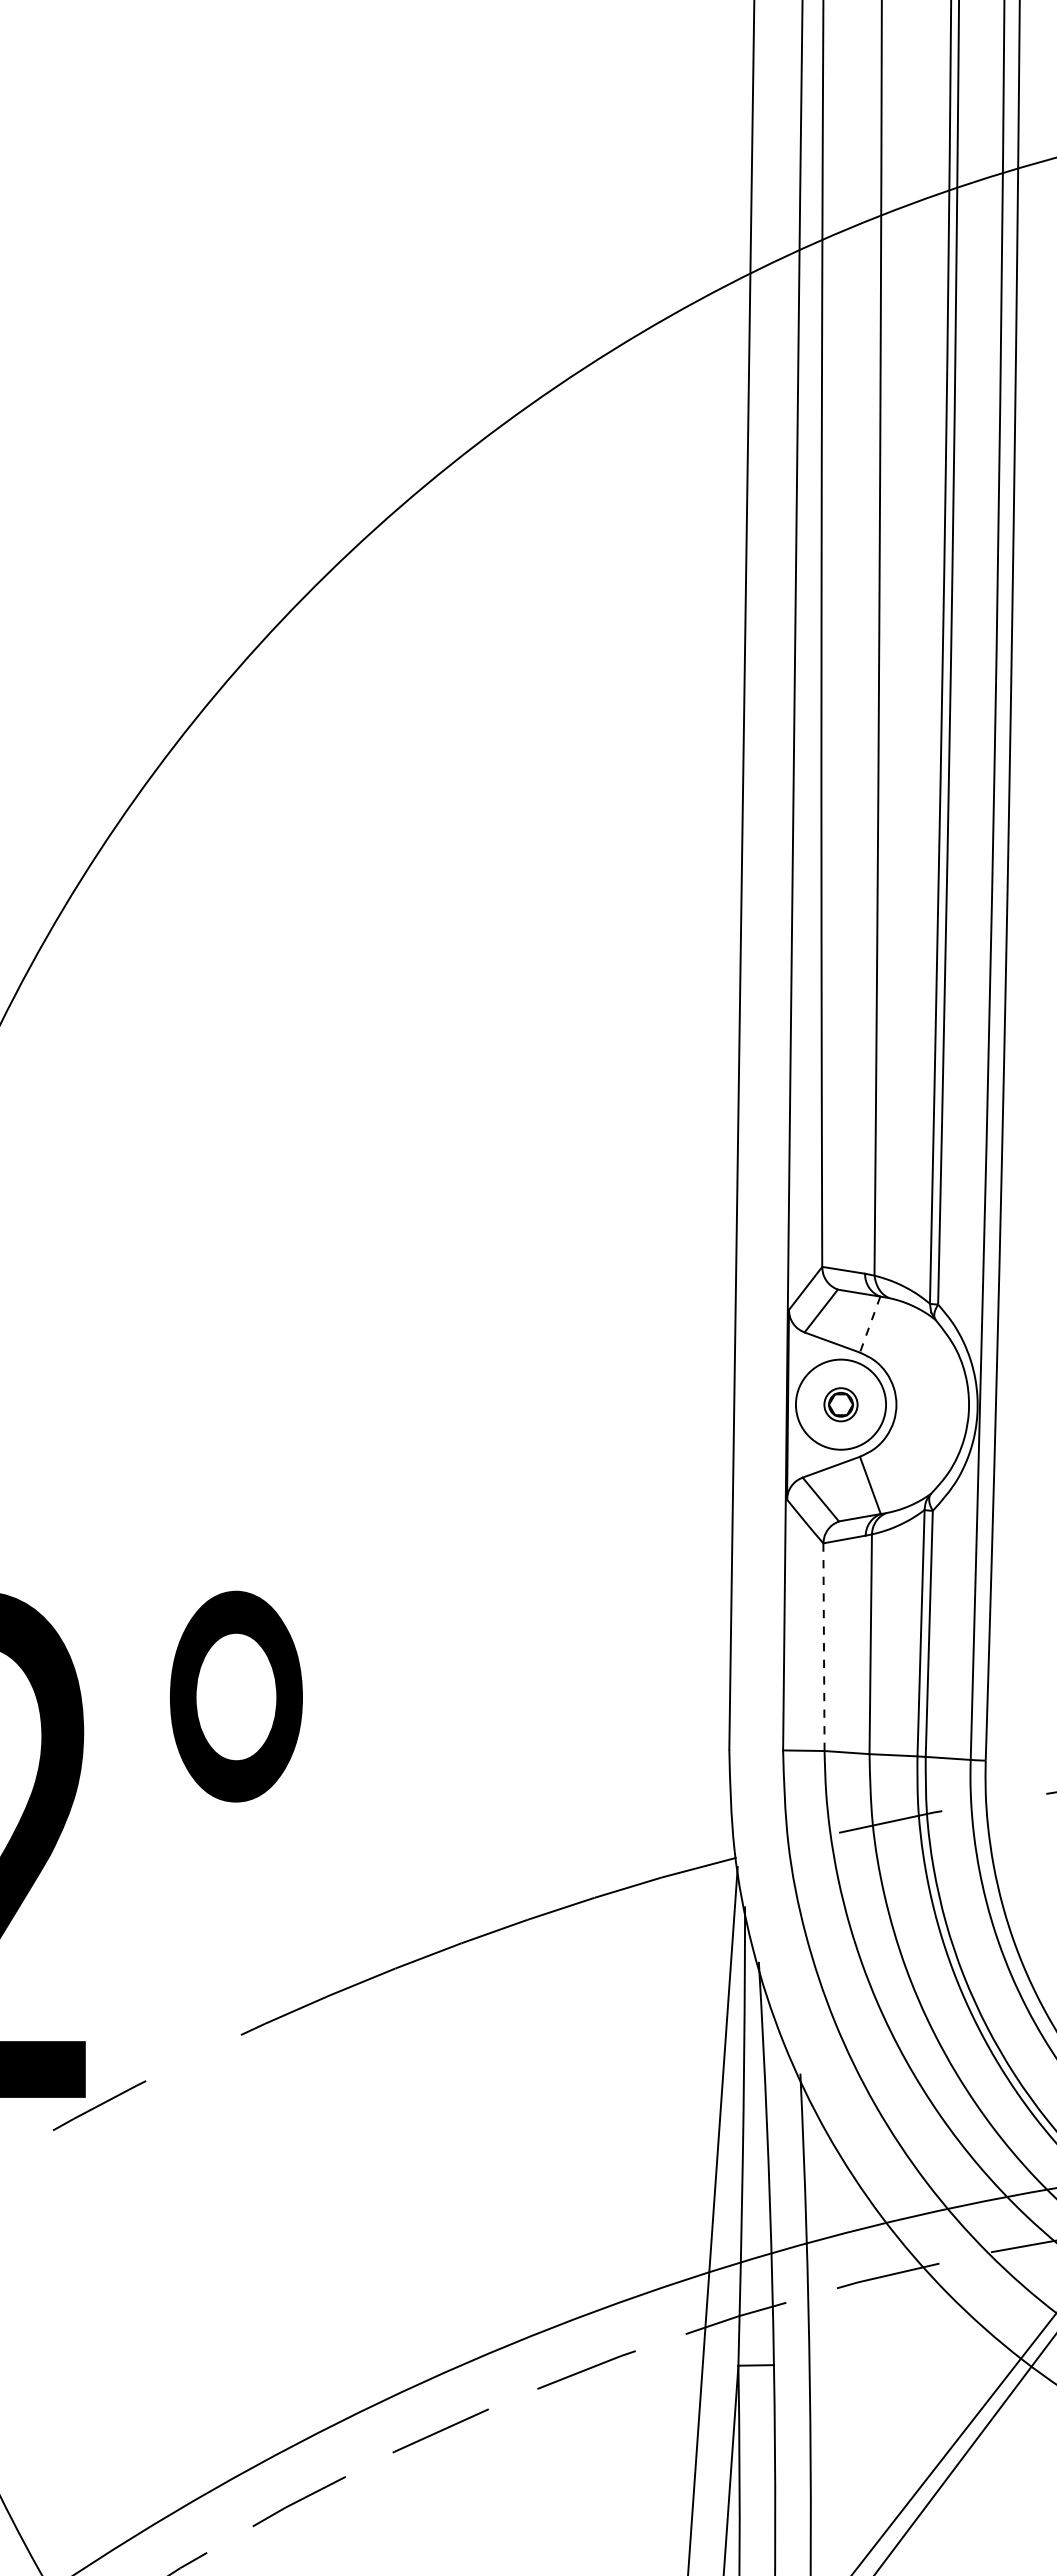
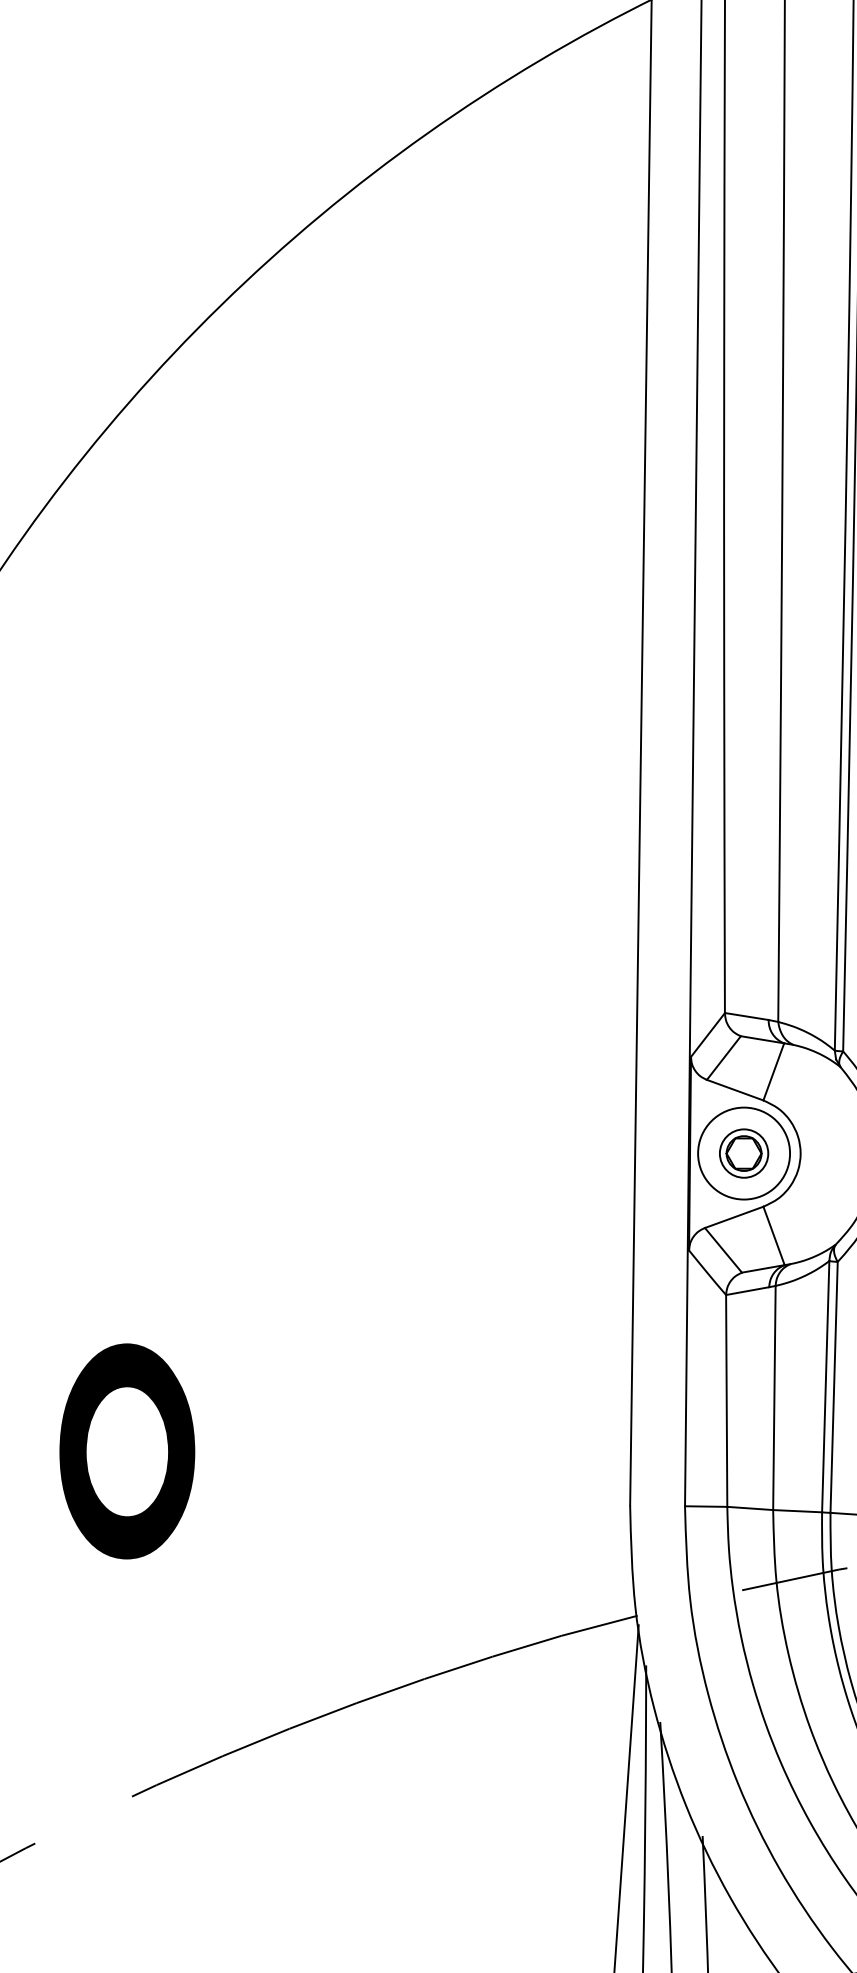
line: (870, 1324) -> (774, 1071), dashed -> solid
part: (840, 1404) -> (743, 1153), size x1.43
line: (823, 1647) -> (726, 1401), dashed -> solid

